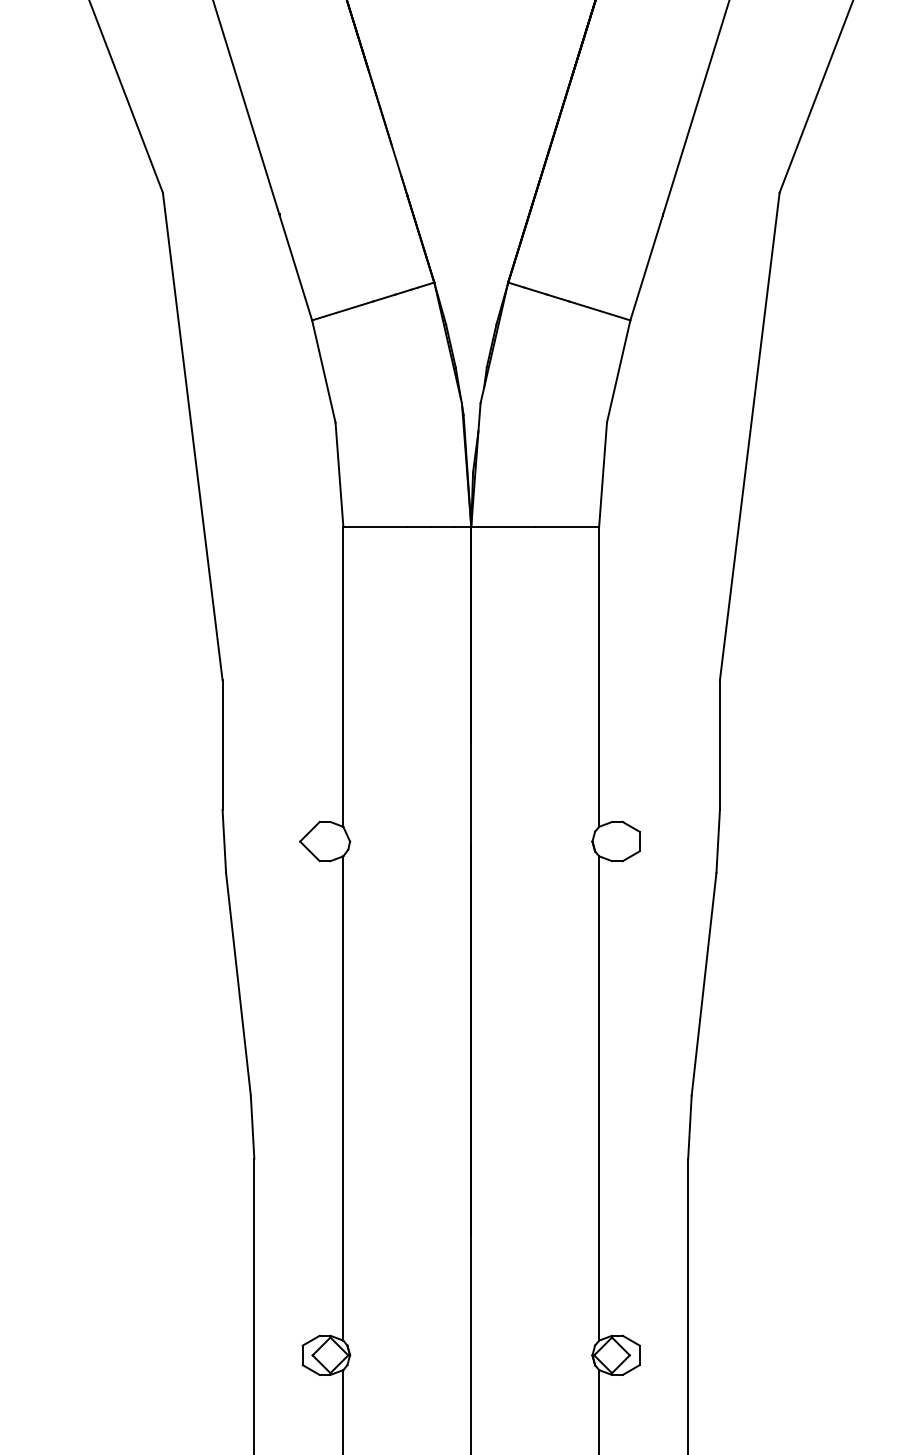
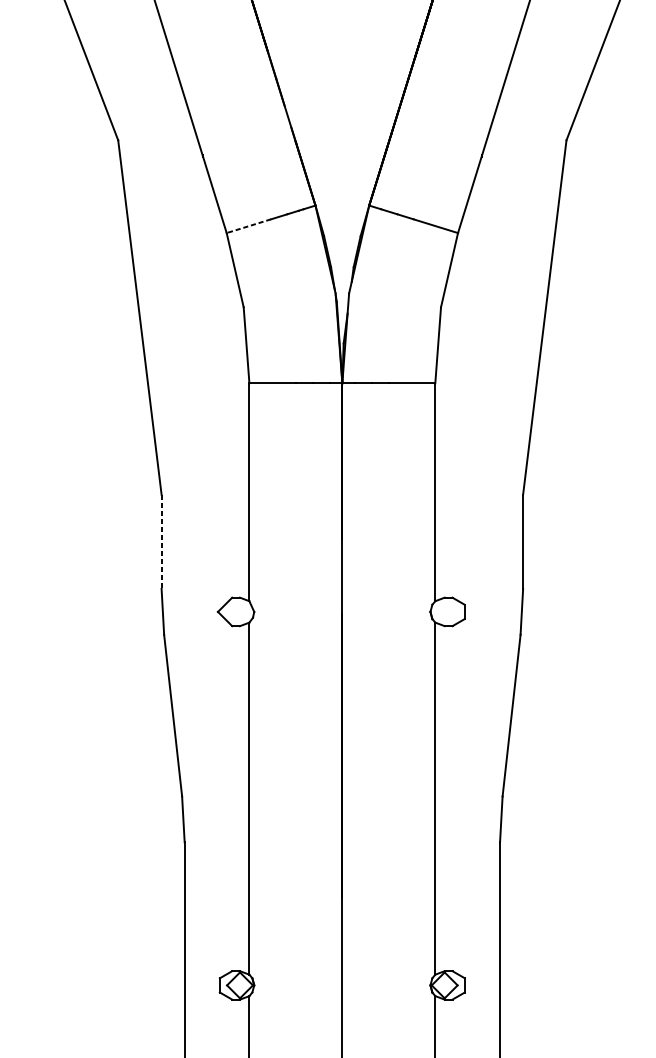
line: (342, 310) -> (248, 225), solid -> dashed
line: (222, 745) -> (161, 542), solid -> dashed

